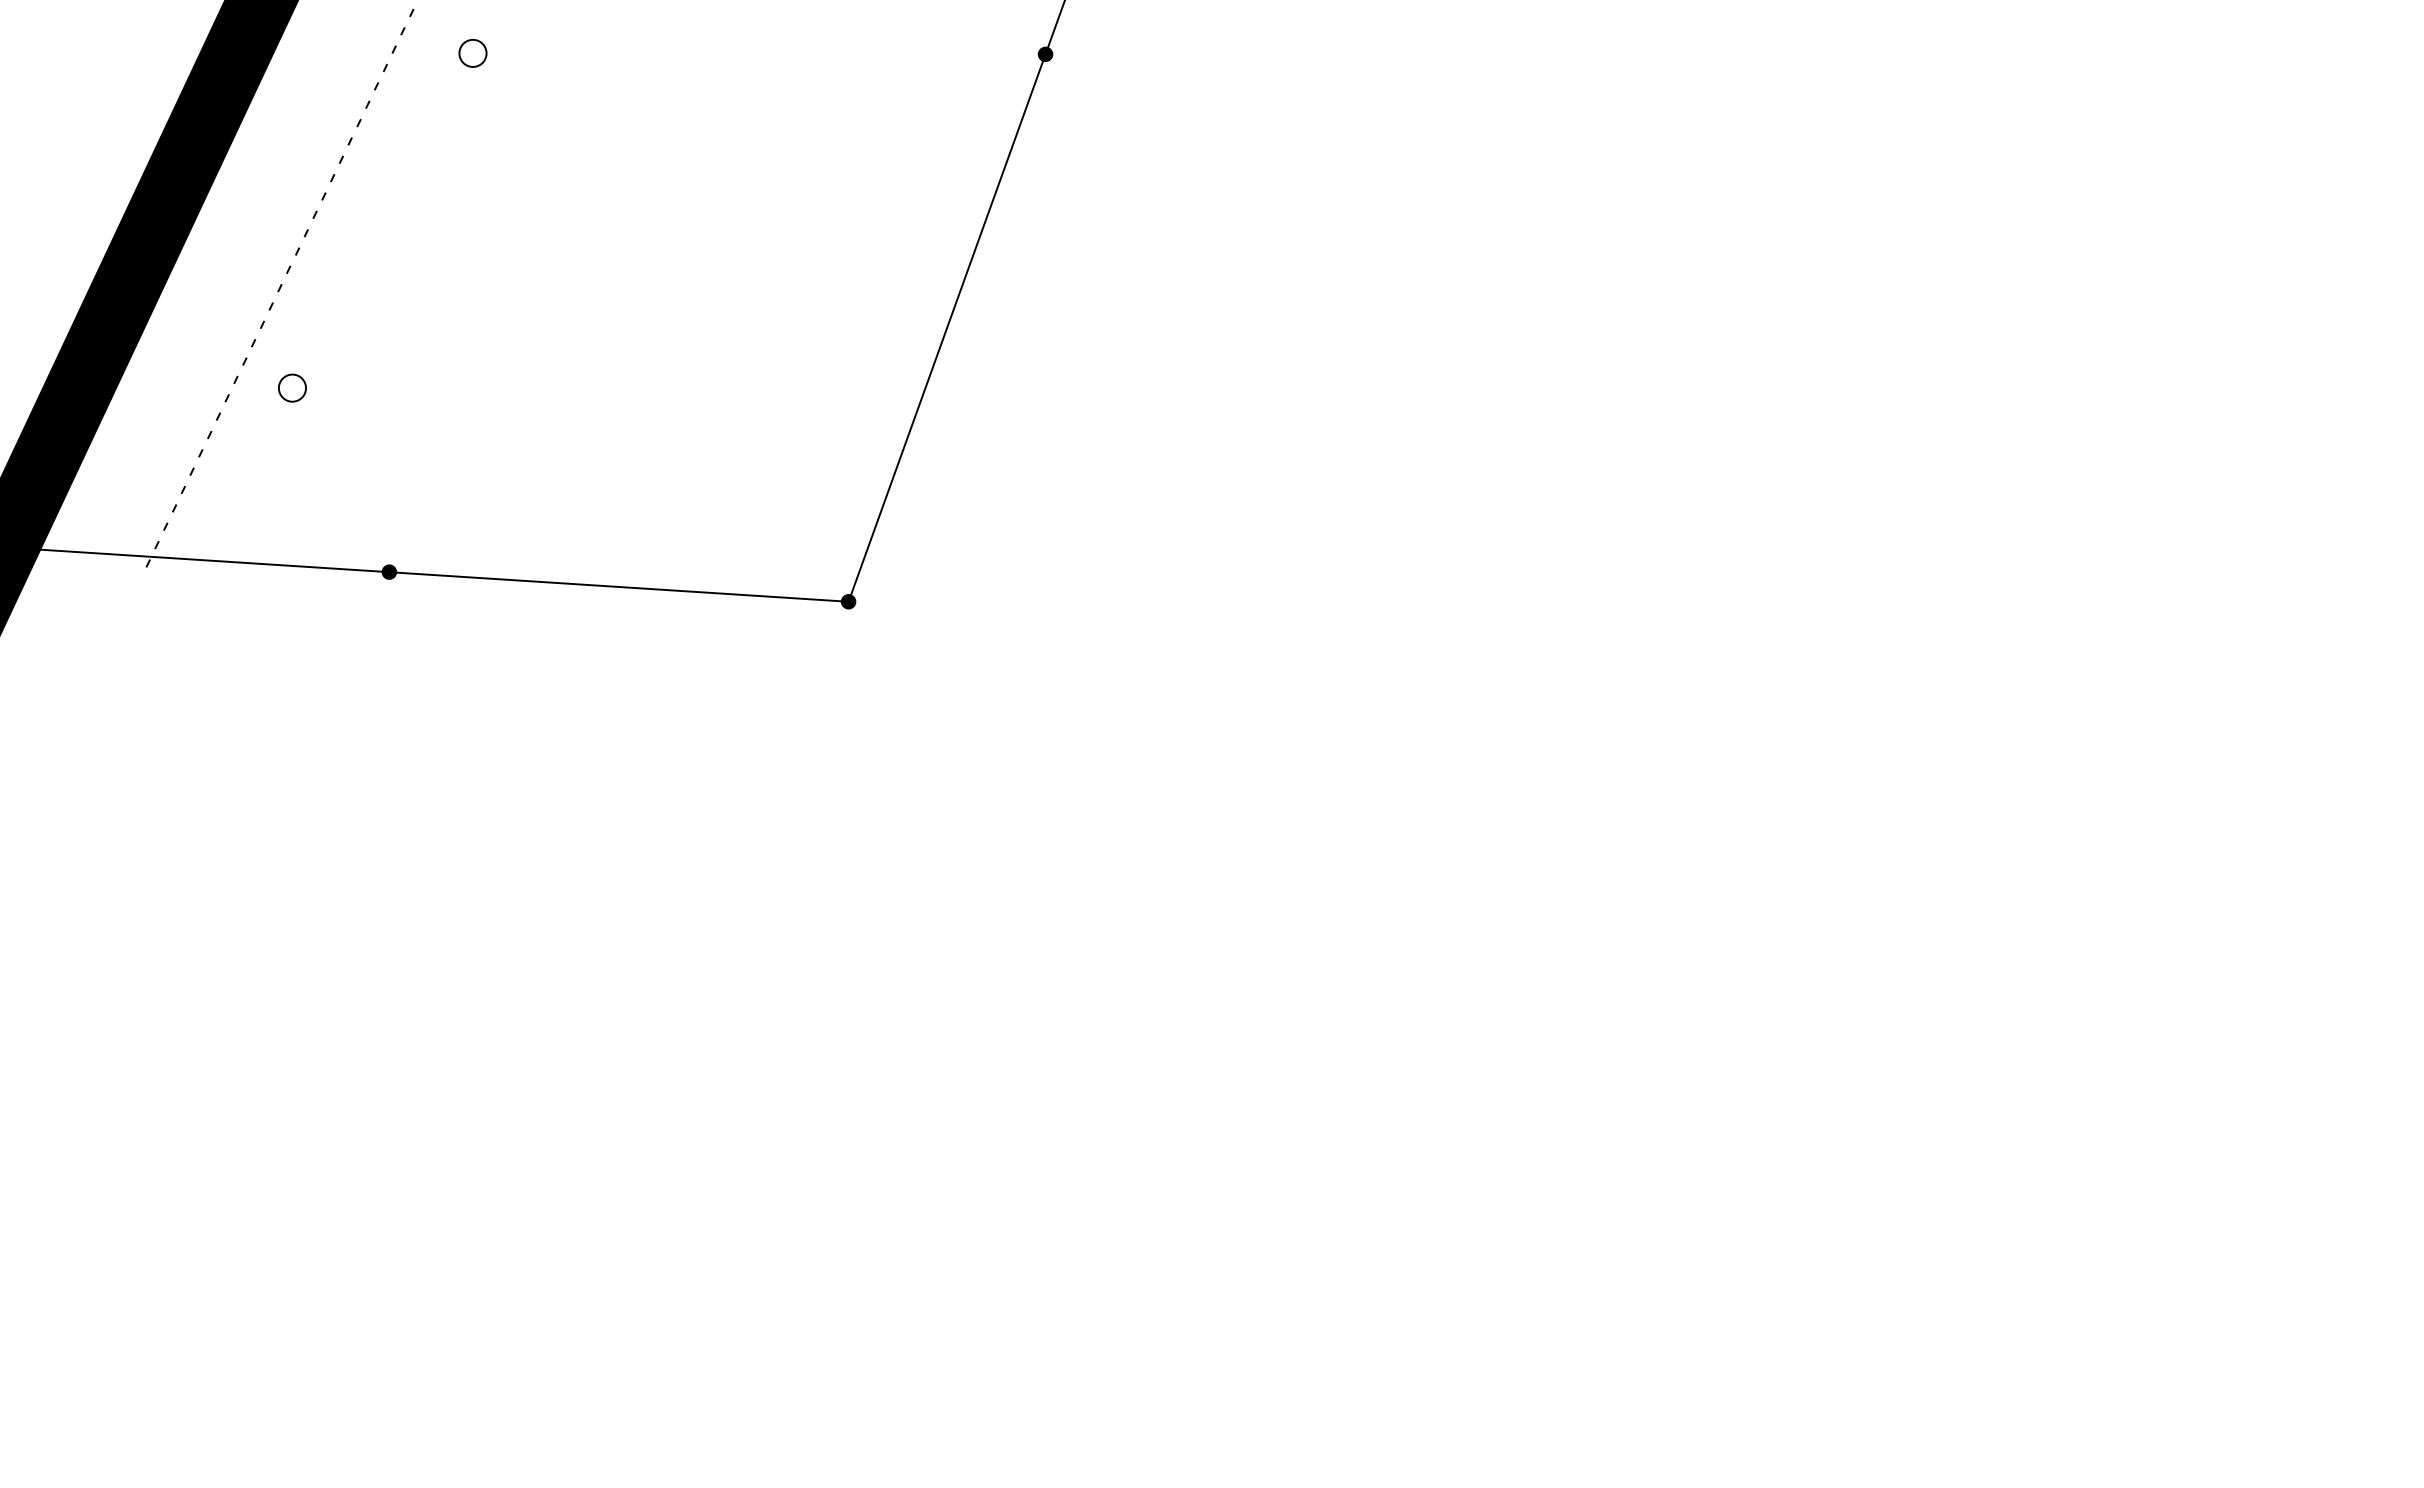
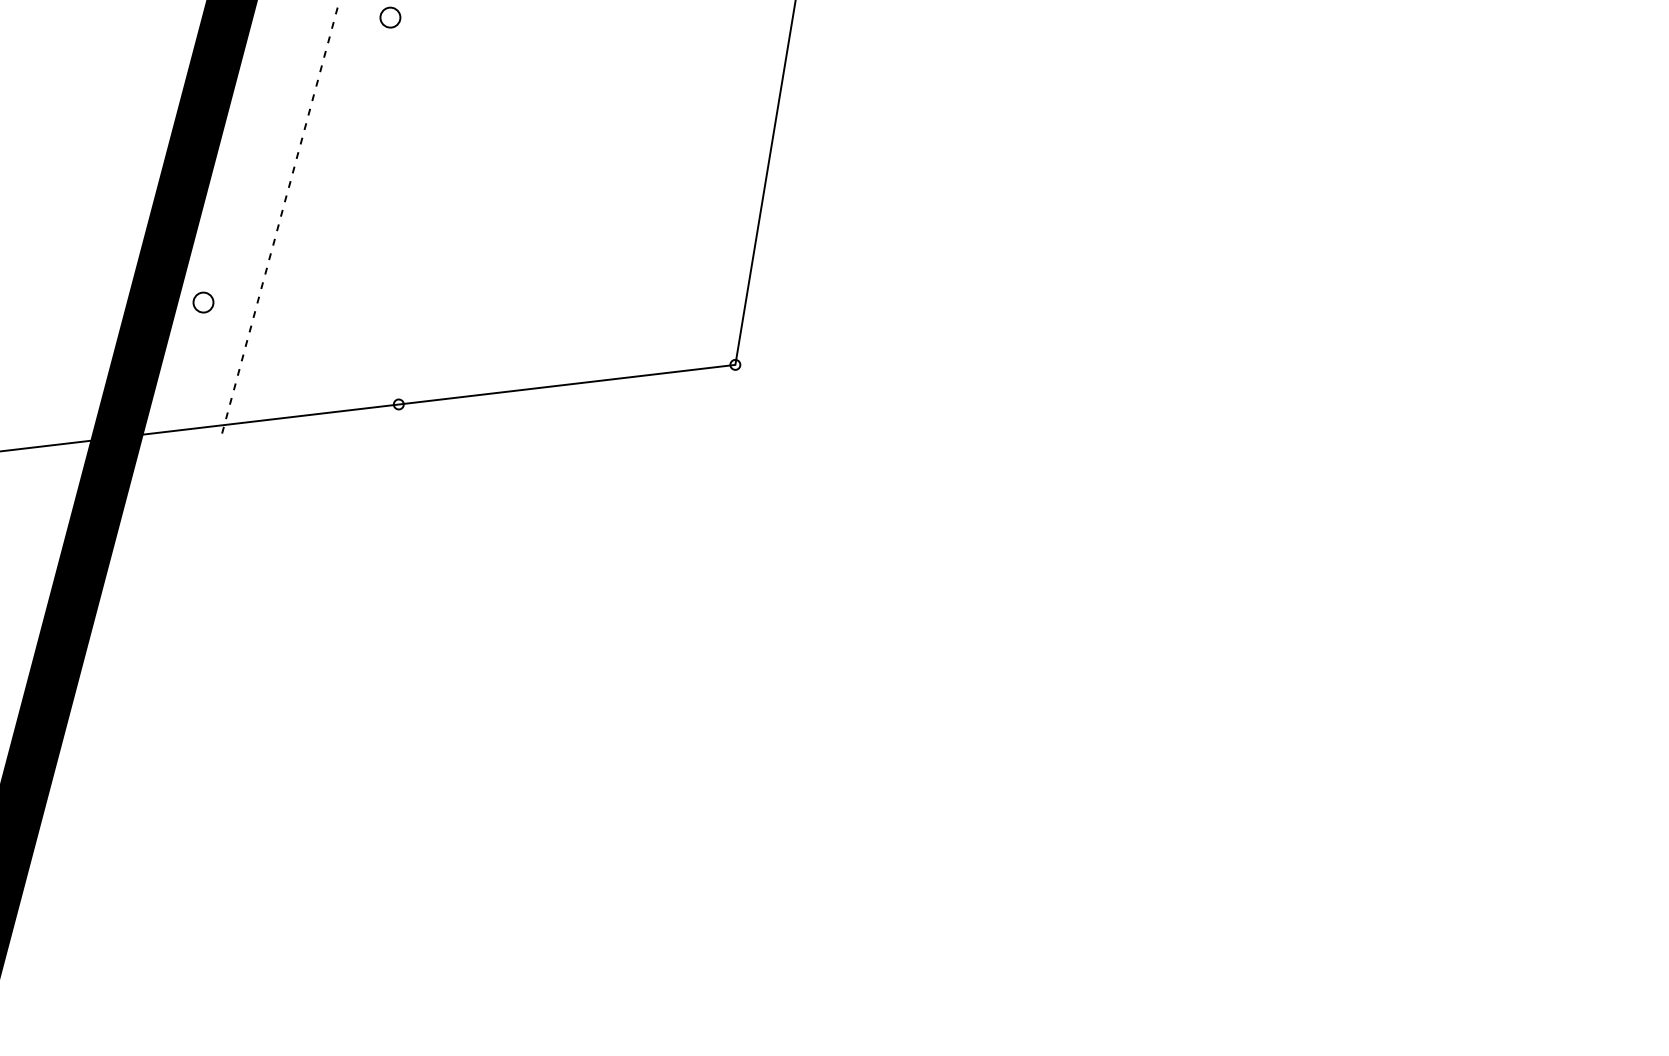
part: (292, 387) -> (203, 302), moved
fill: (389, 571) -> (398, 403), removed
fill: (848, 601) -> (735, 364), removed

